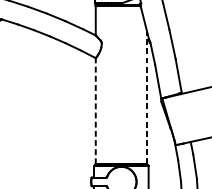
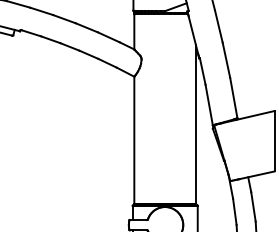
line: (146, 97) -> (195, 124), dashed -> solid
line: (95, 111) -> (134, 140), dashed -> solid

